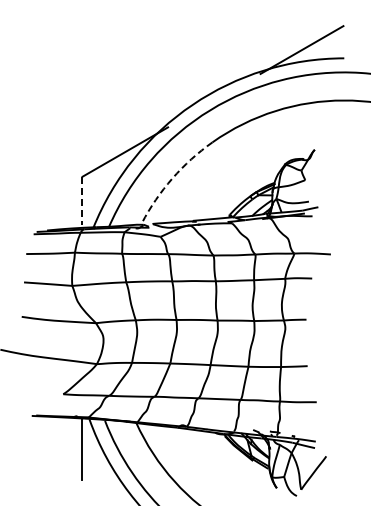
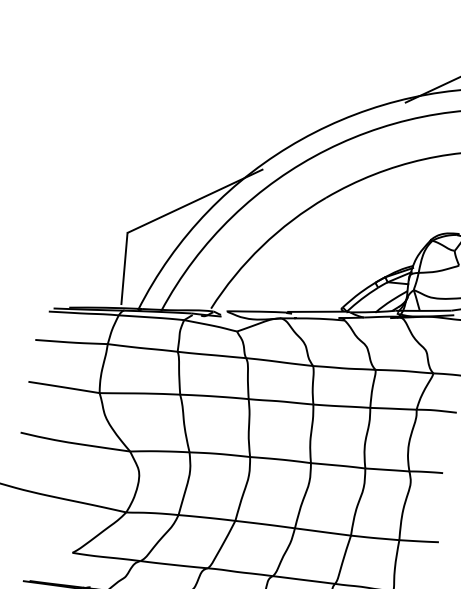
arc: (172, 178) -> (262, 246), dashed -> solid
line: (81, 201) -> (124, 268), dashed -> solid

